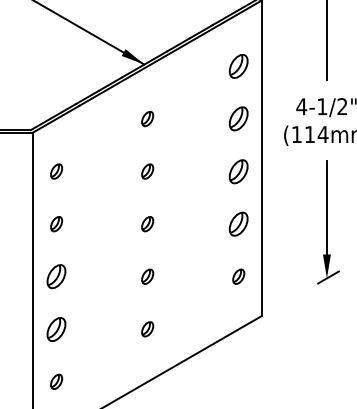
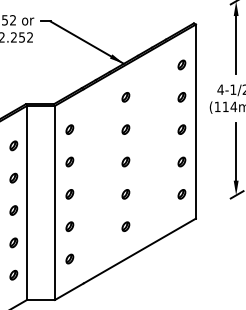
part: (238, 65) -> (181, 64), size x0.62
part: (238, 119) -> (181, 97), size x0.62
part: (238, 171) -> (181, 129), size x0.62
part: (238, 223) -> (181, 161), size x0.62
part: (56, 276) -> (69, 194), size x0.62
part: (56, 328) -> (69, 226), size x0.62

